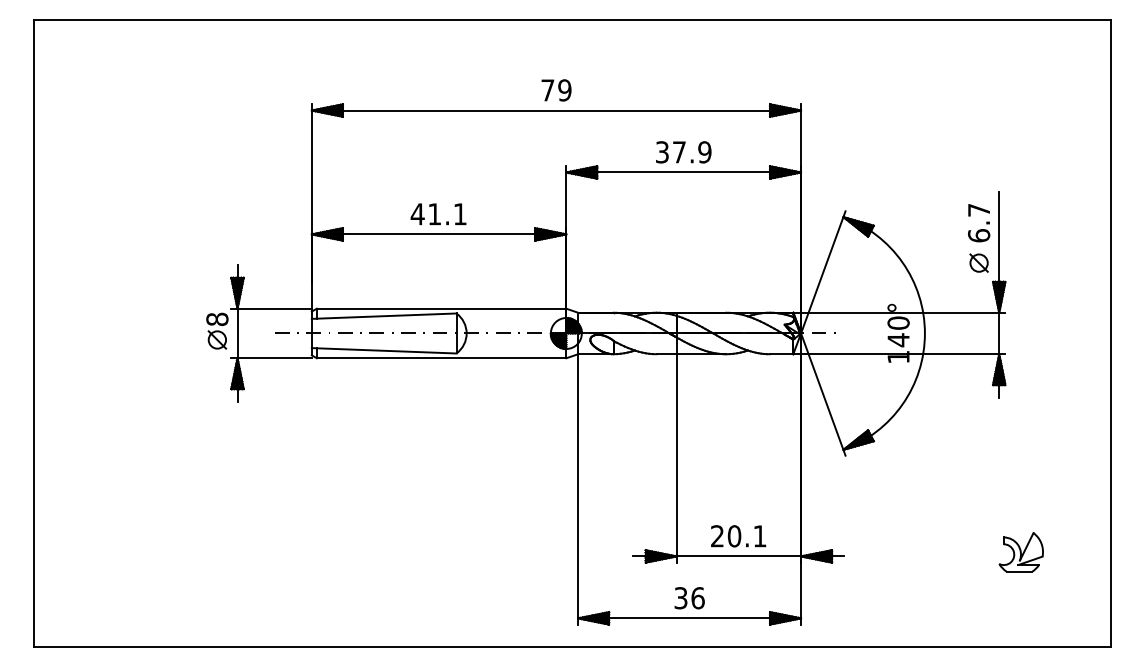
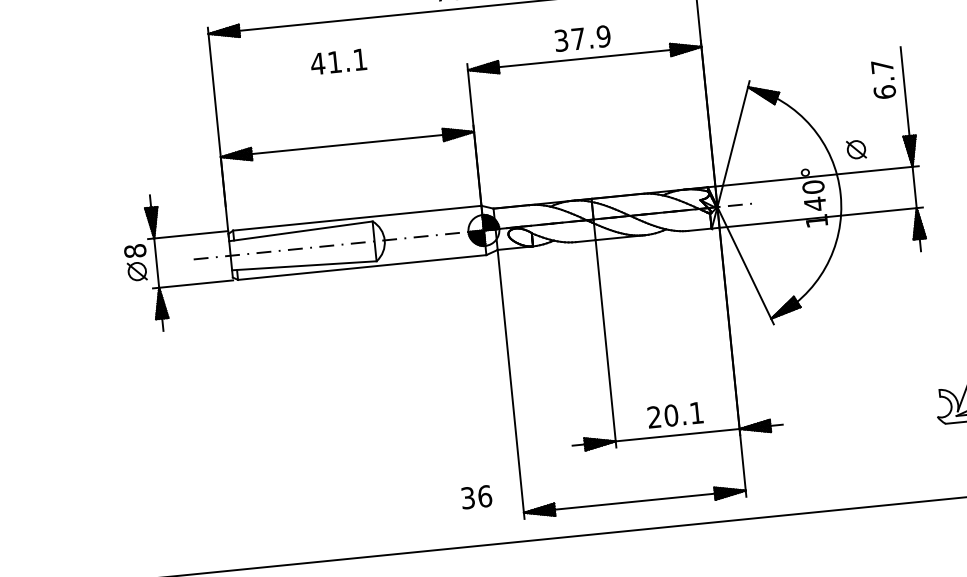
text: (438, 214) -> (338, 62), moved
part: (978, 262) -> (855, 149), moved
text: (689, 598) -> (476, 497), moved

